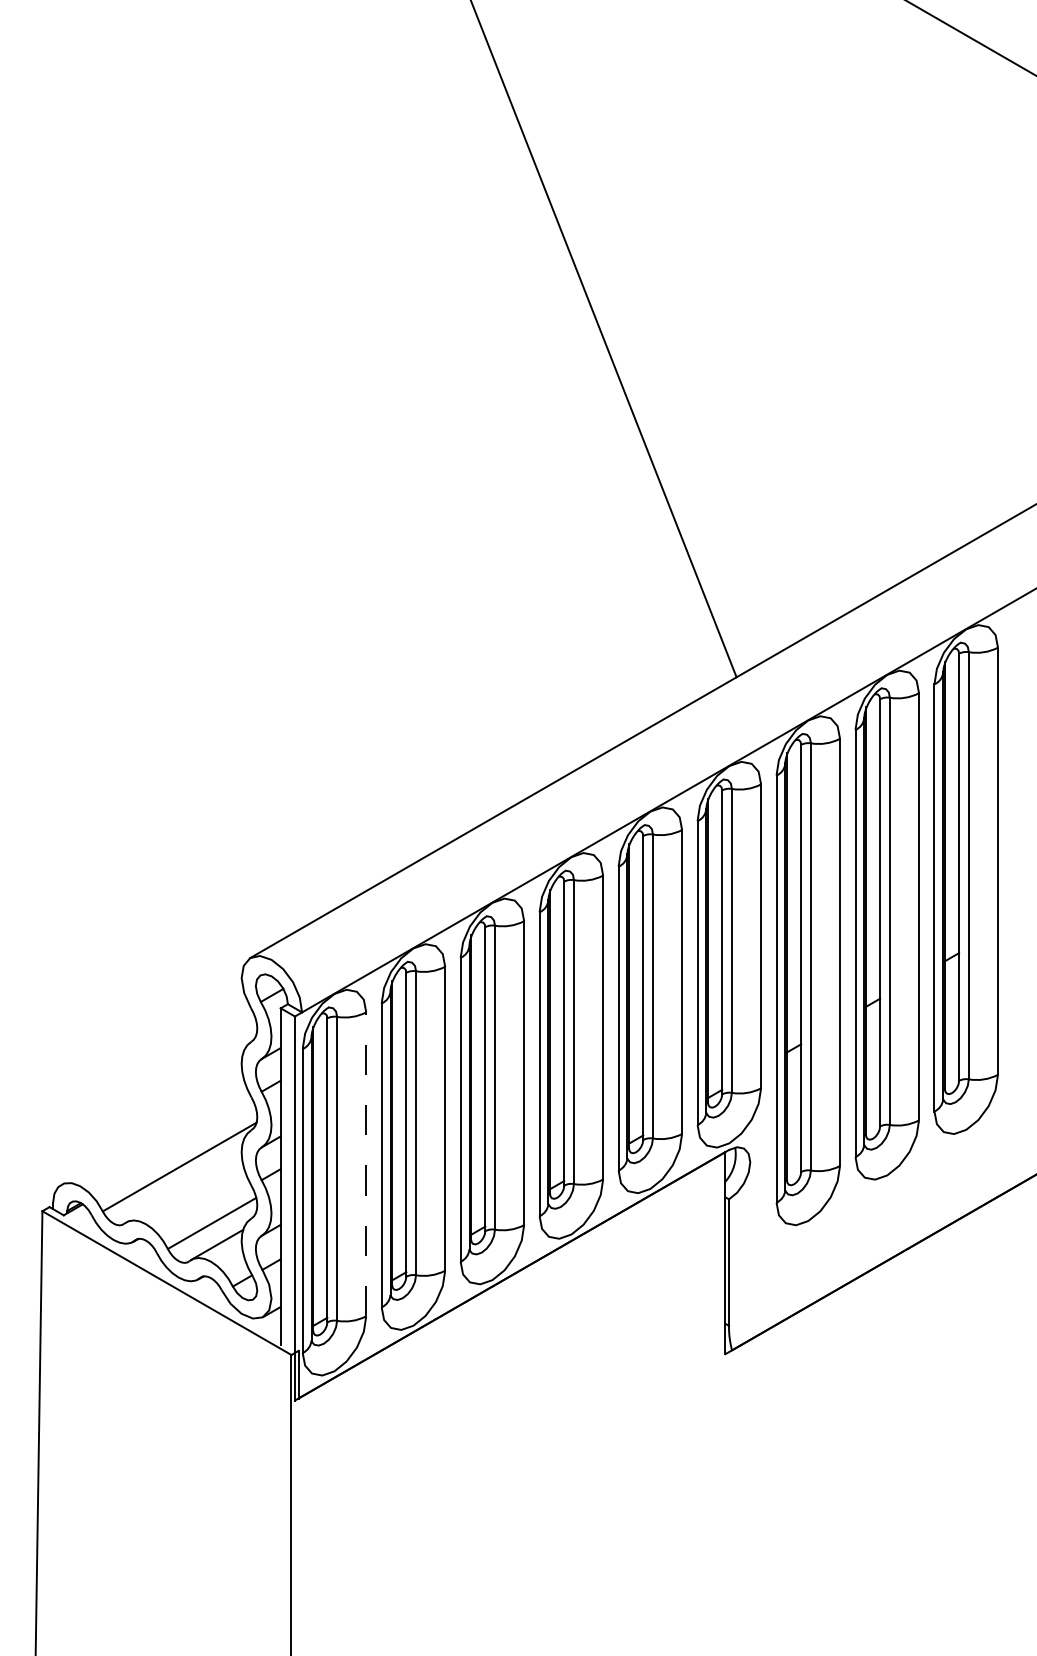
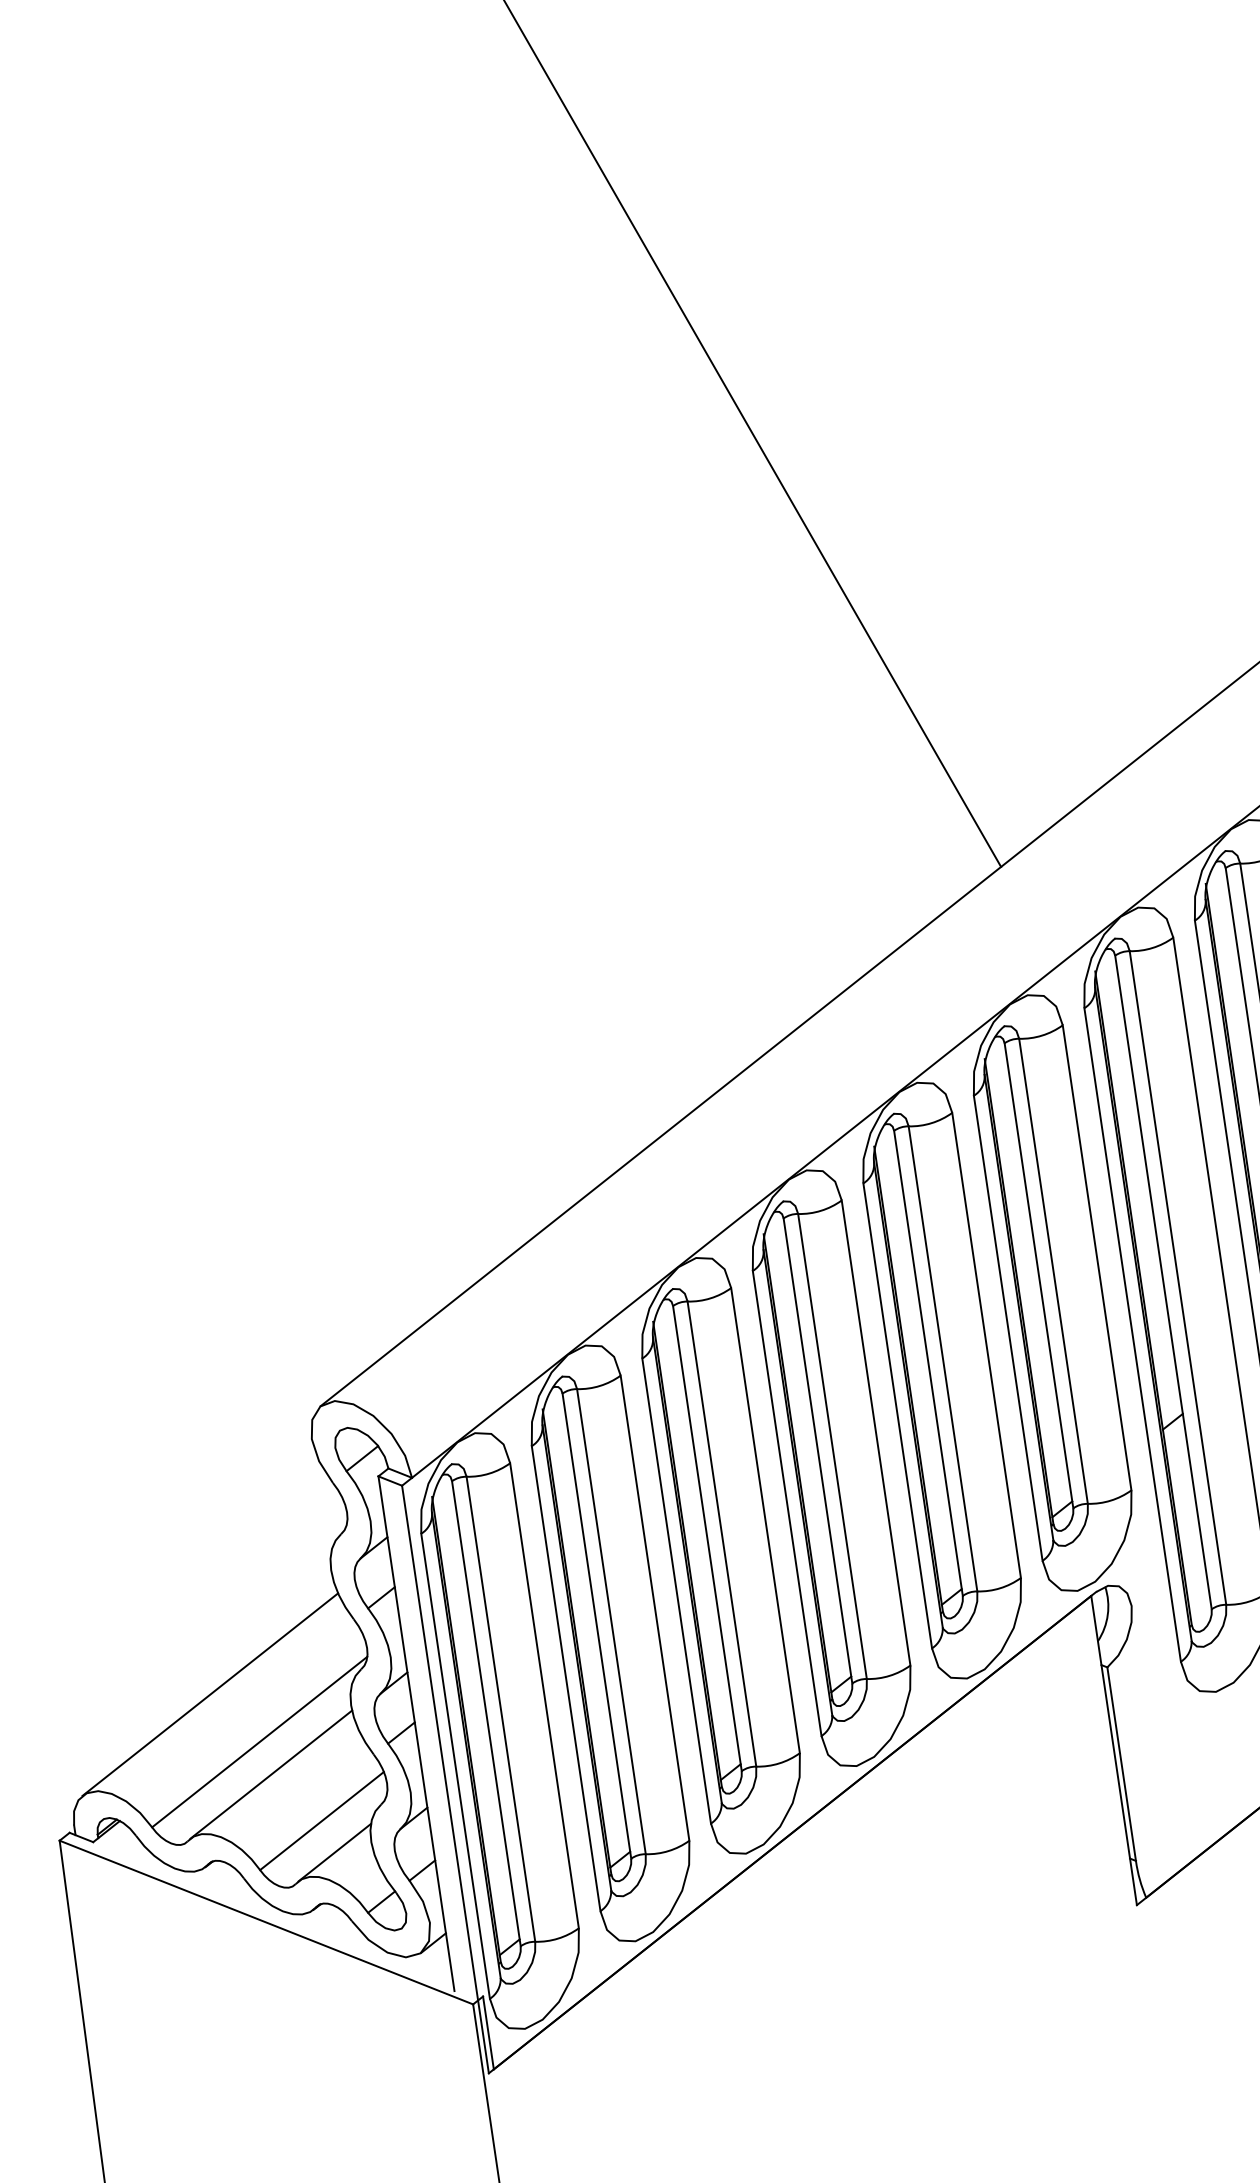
line: (152, 1131) -> (210, 1693), added
line: (366, 1164) -> (544, 1695), dashed -> solid
line: (183, 1188) -> (270, 1774), added

